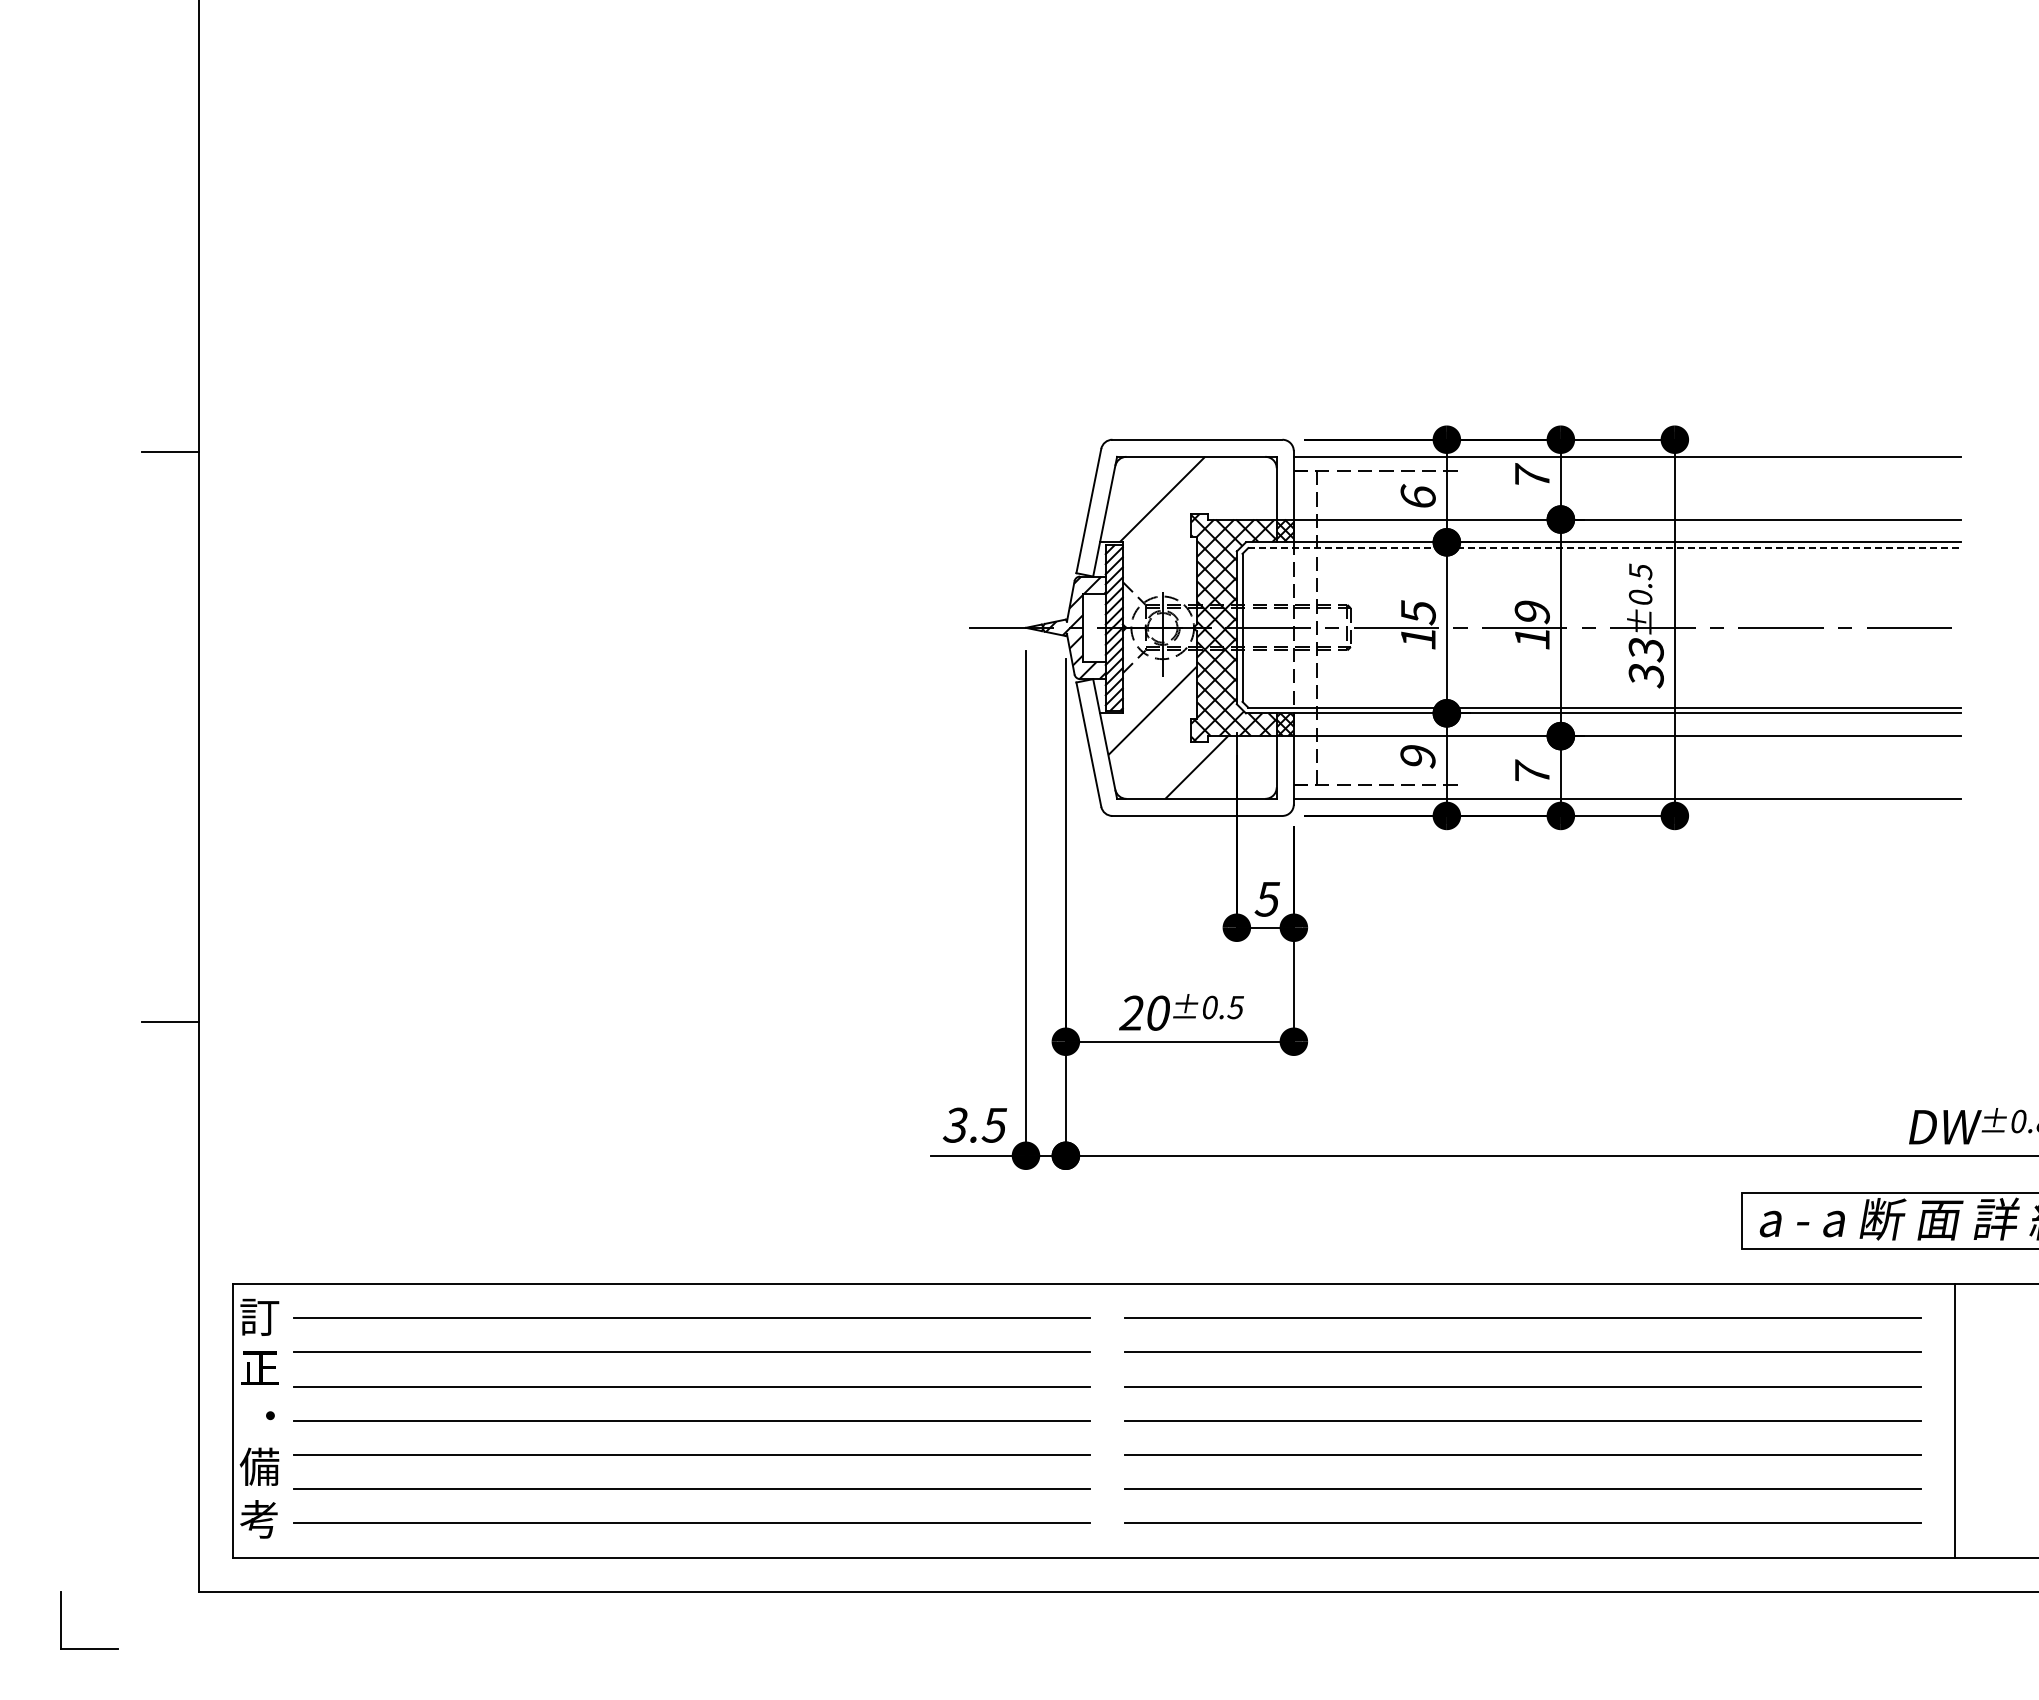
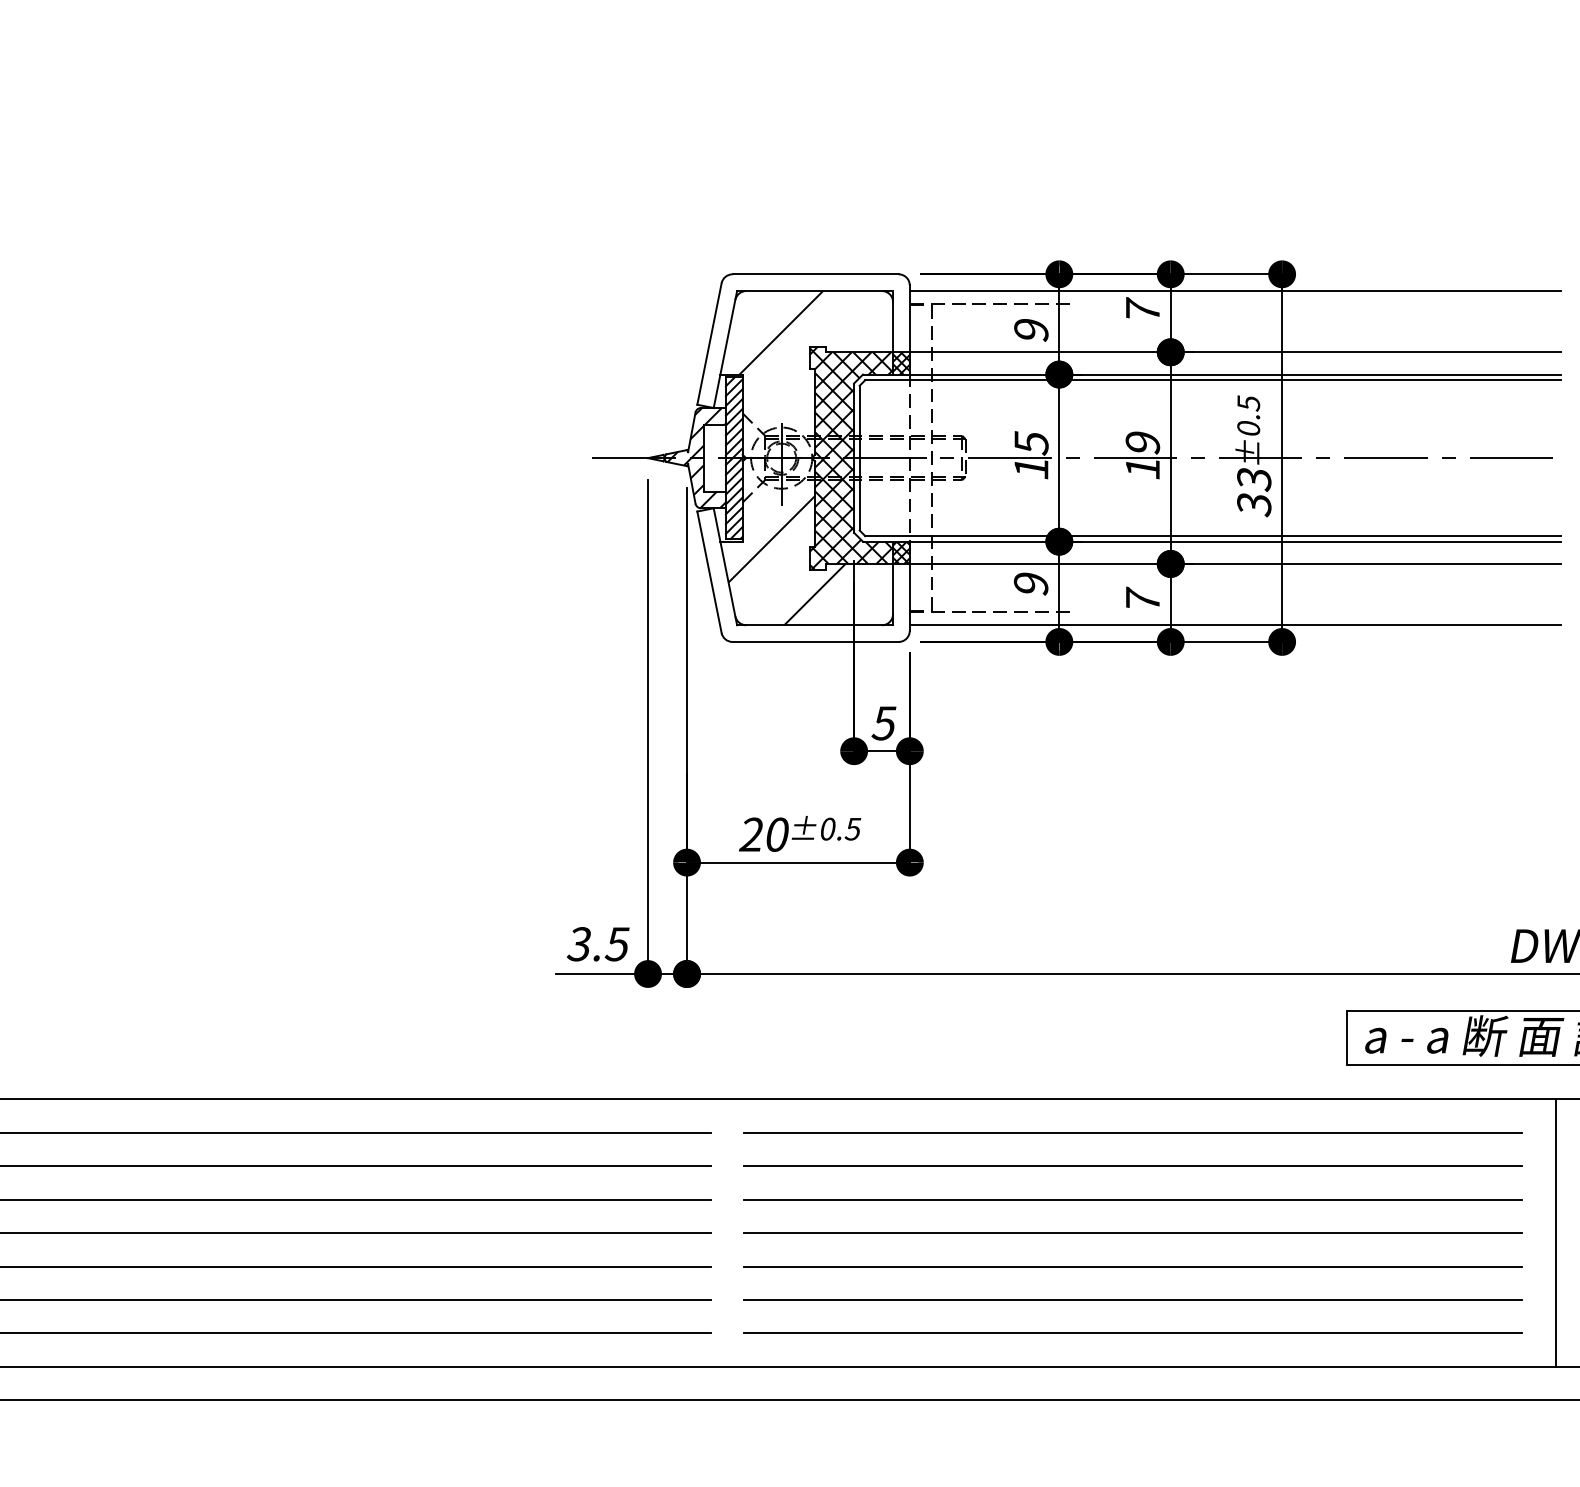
text: (1417, 496) -> (1030, 329), 6 -> 9
line: (1605, 548) -> (1214, 380), dashed -> solid

